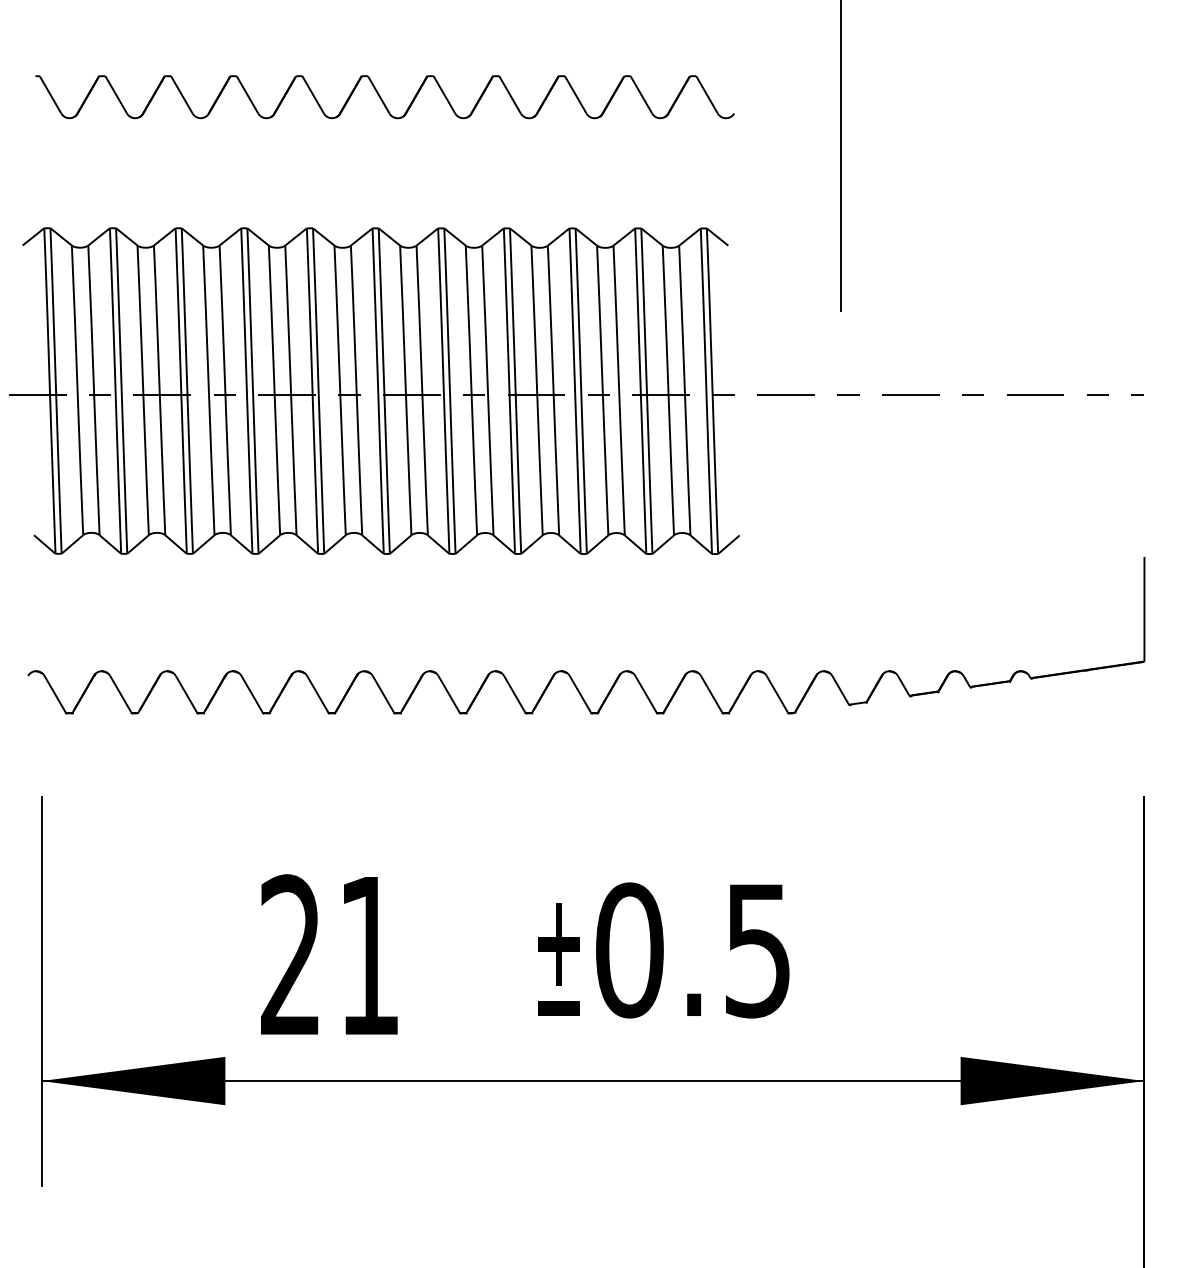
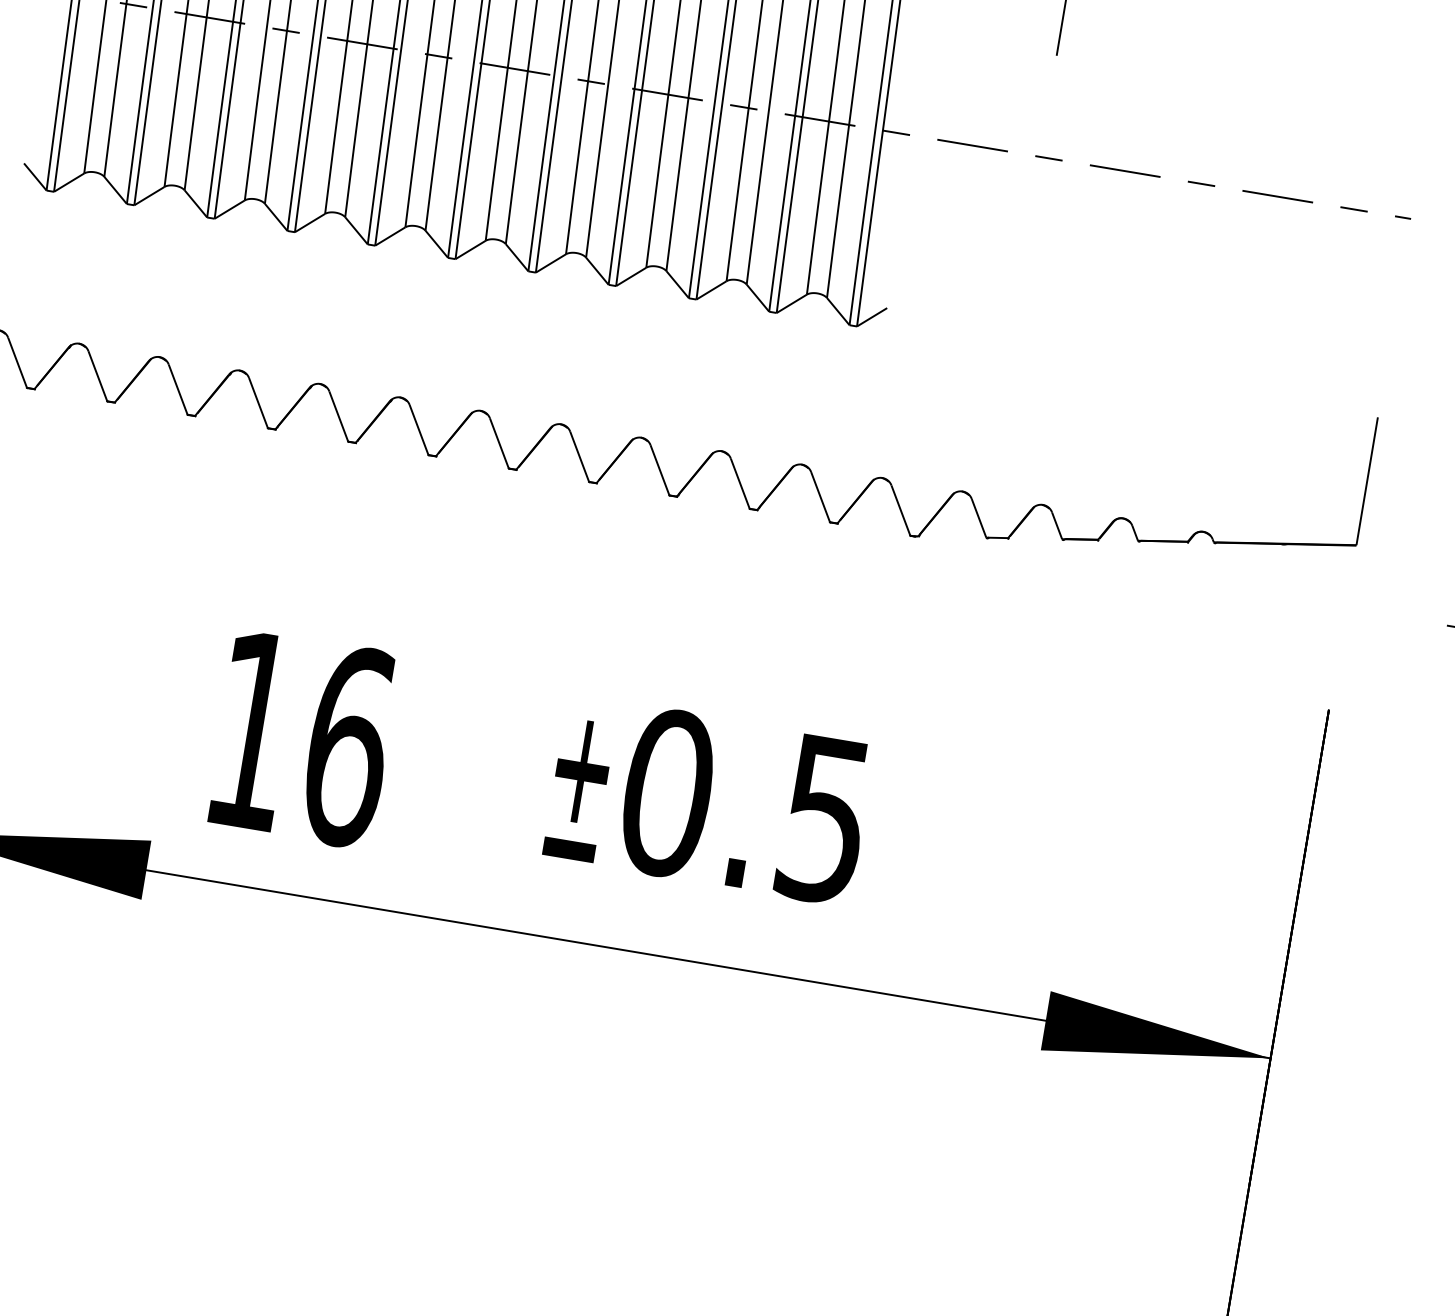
text: (331, 955) -> (301, 738), 21 -> 16

